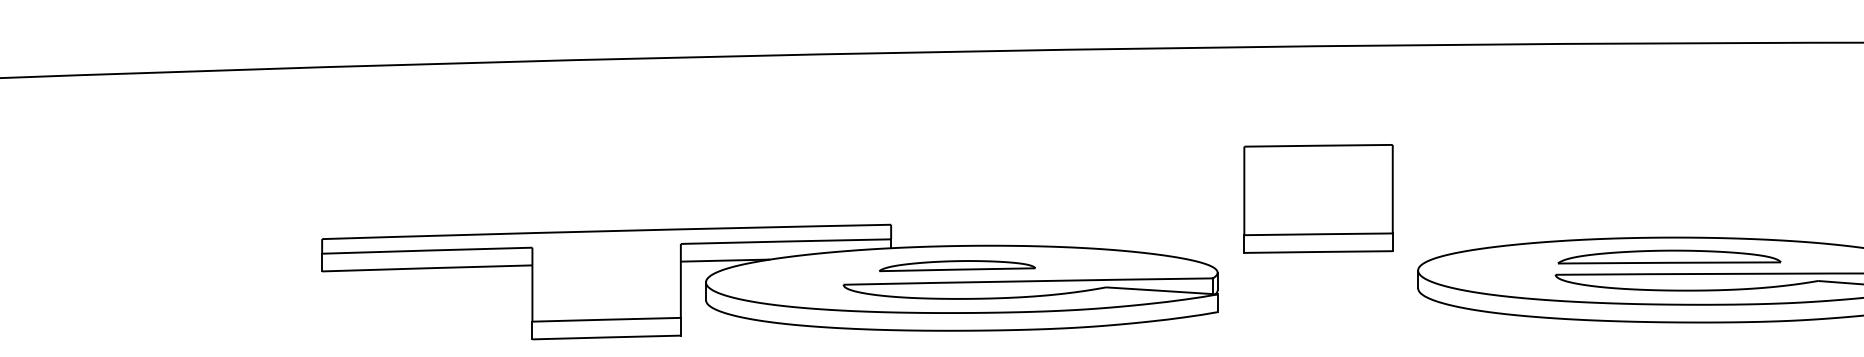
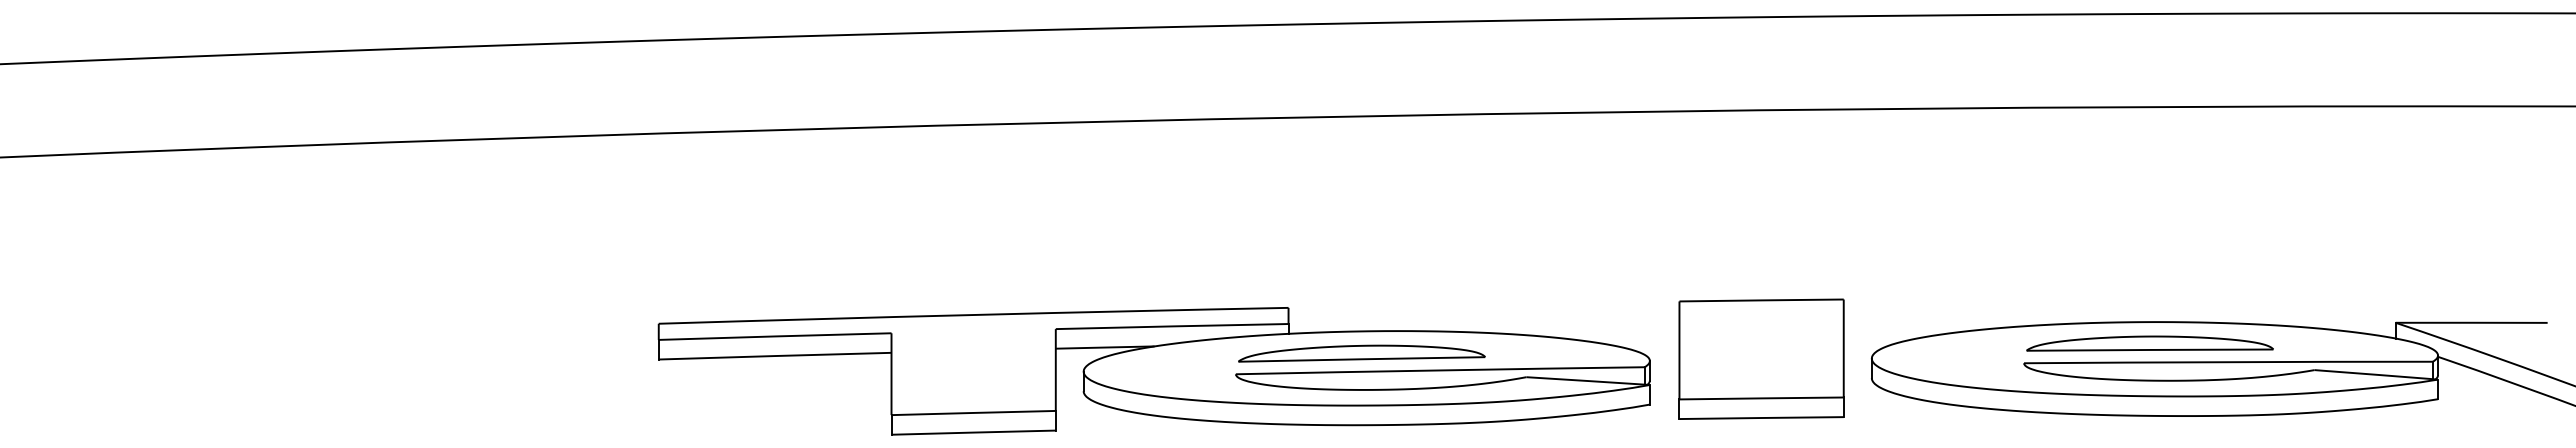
part: (1318, 198) -> (1761, 358), moved
part: (957, 265) -> (1361, 353), size x1.43

